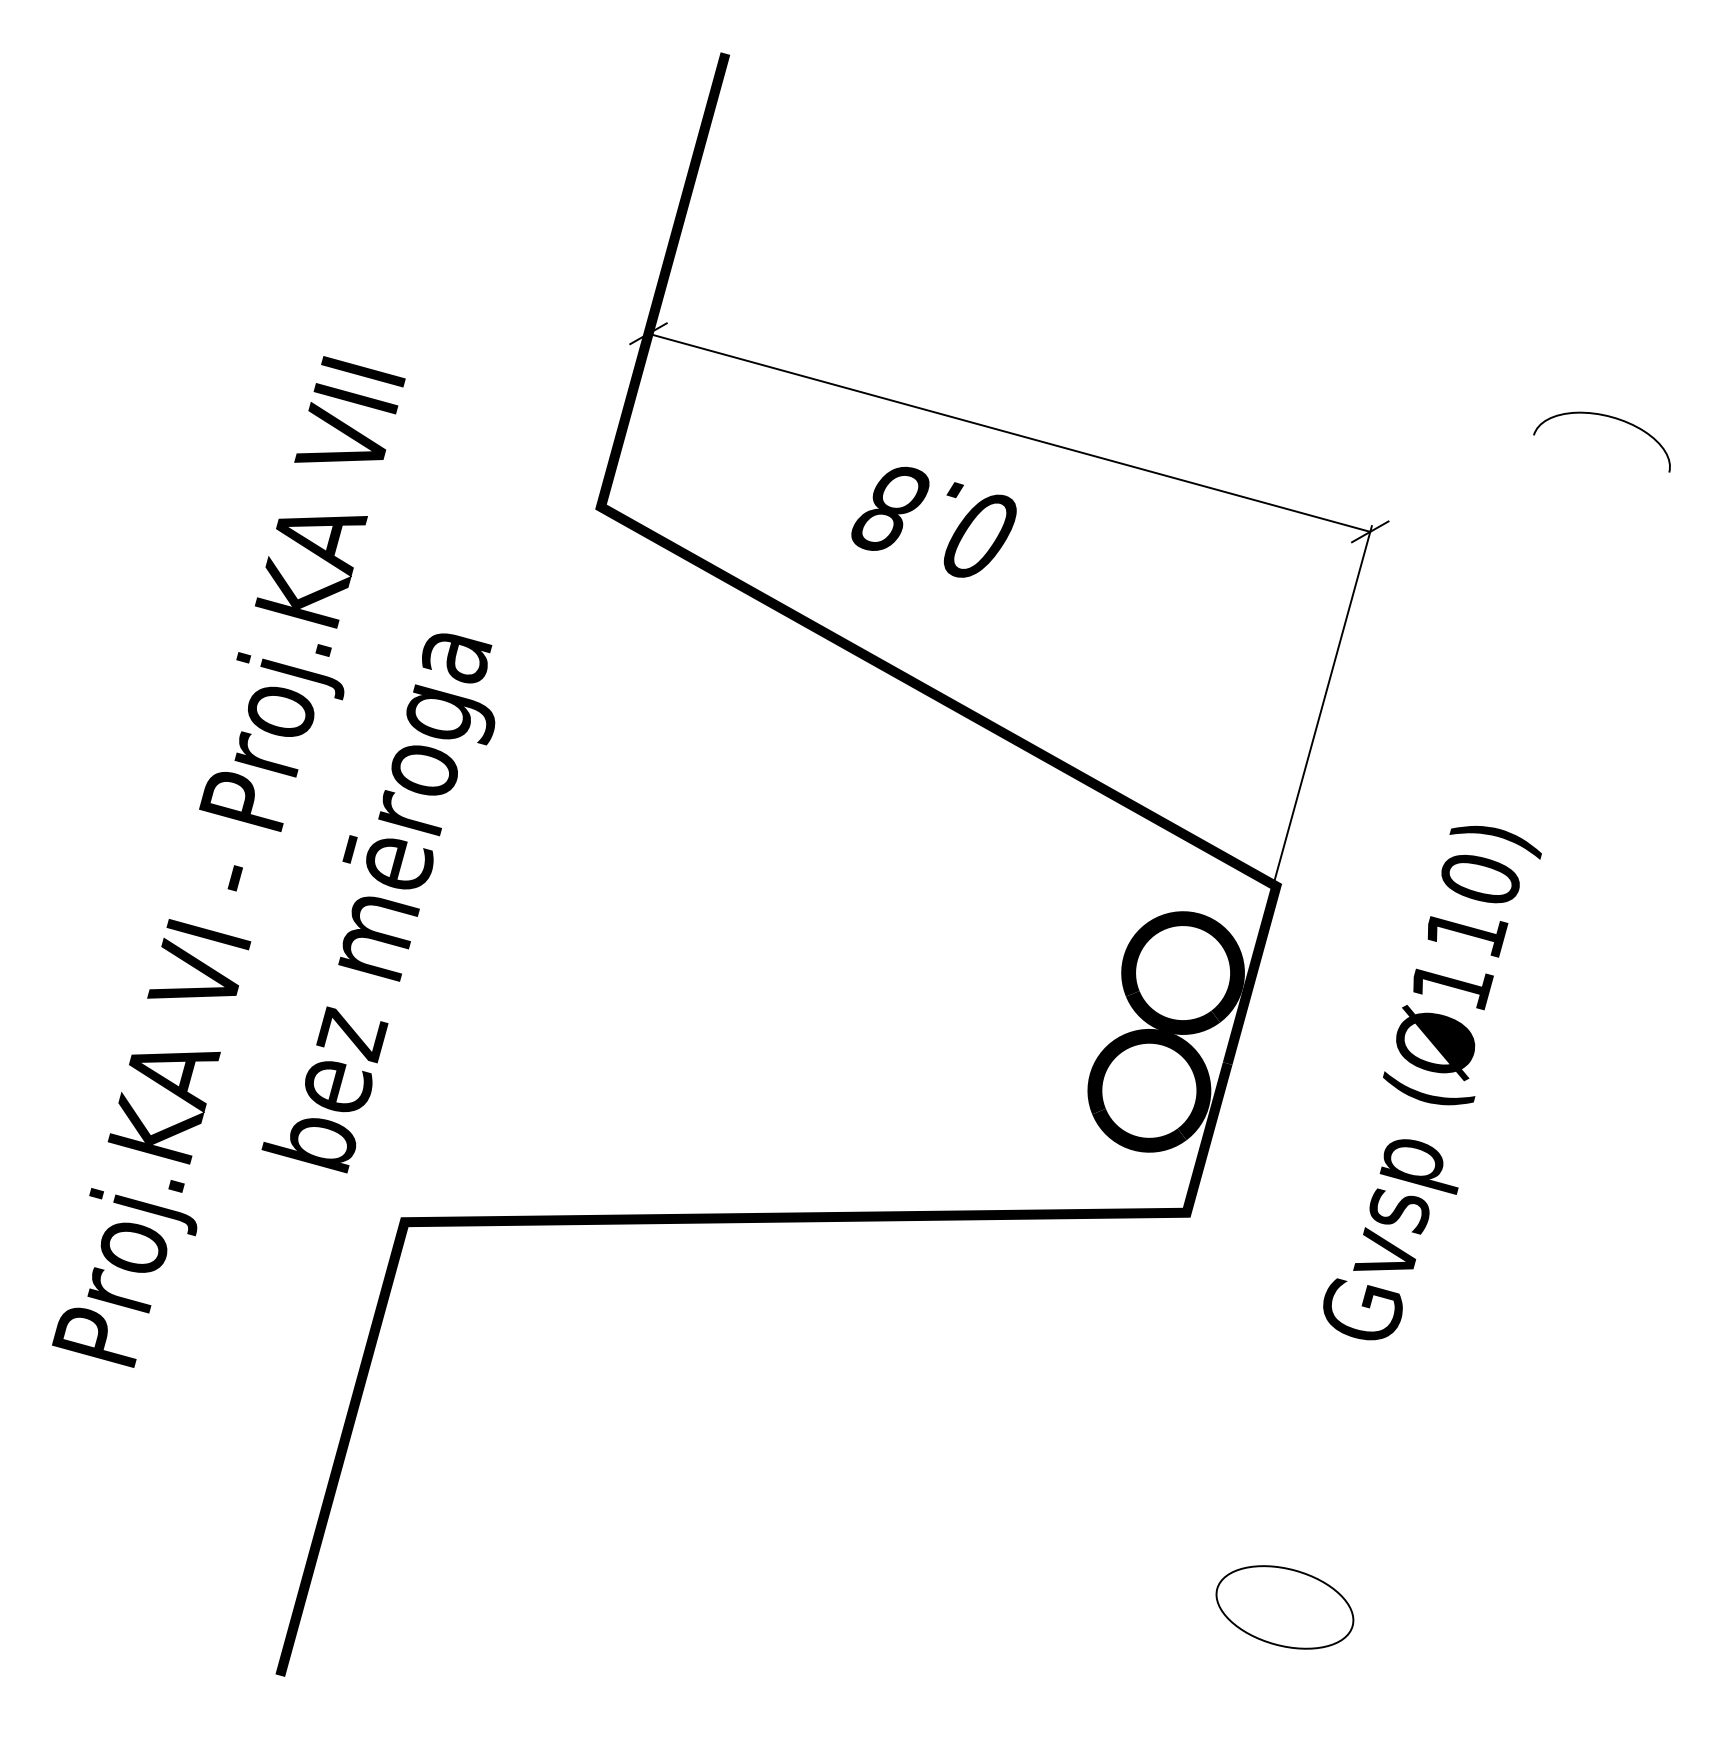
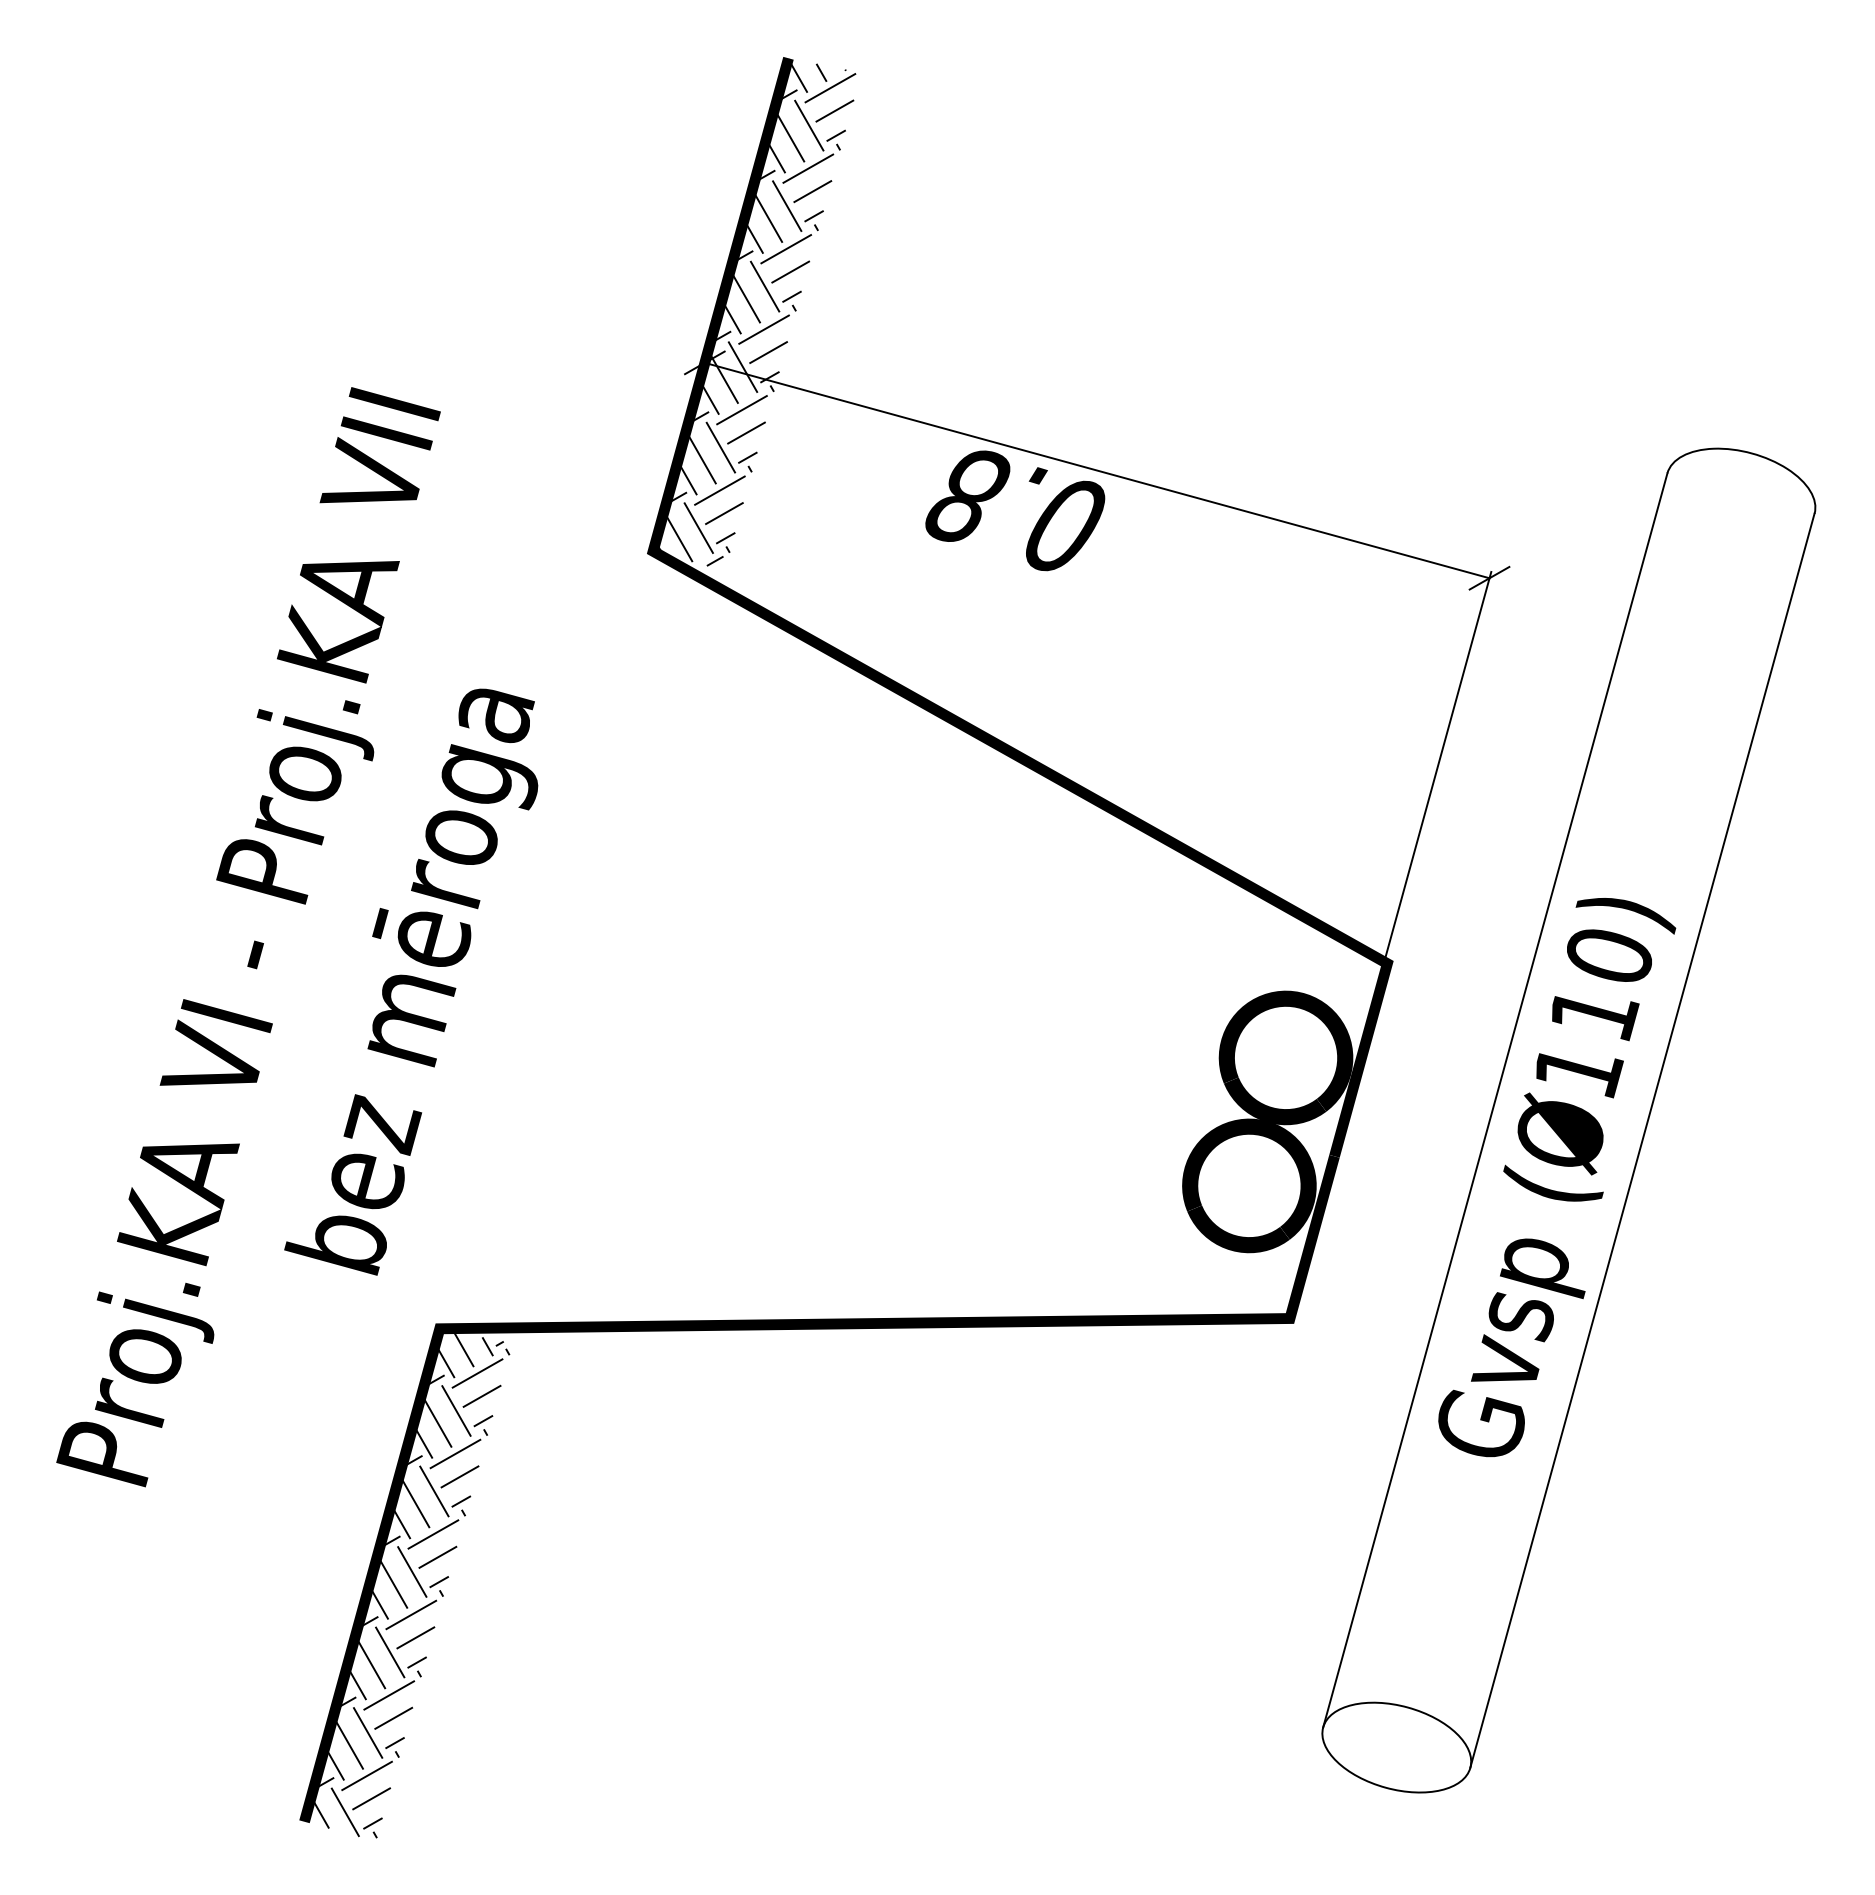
hatch: (695, 287) -> (755, 312), added
text: (934, 521) -> (1015, 510), moved
line: (1375, 1012) -> (1495, 1100), added
line: (1510, 1049) -> (1642, 1140), added
hatch: (377, 1457) -> (410, 1584), added

